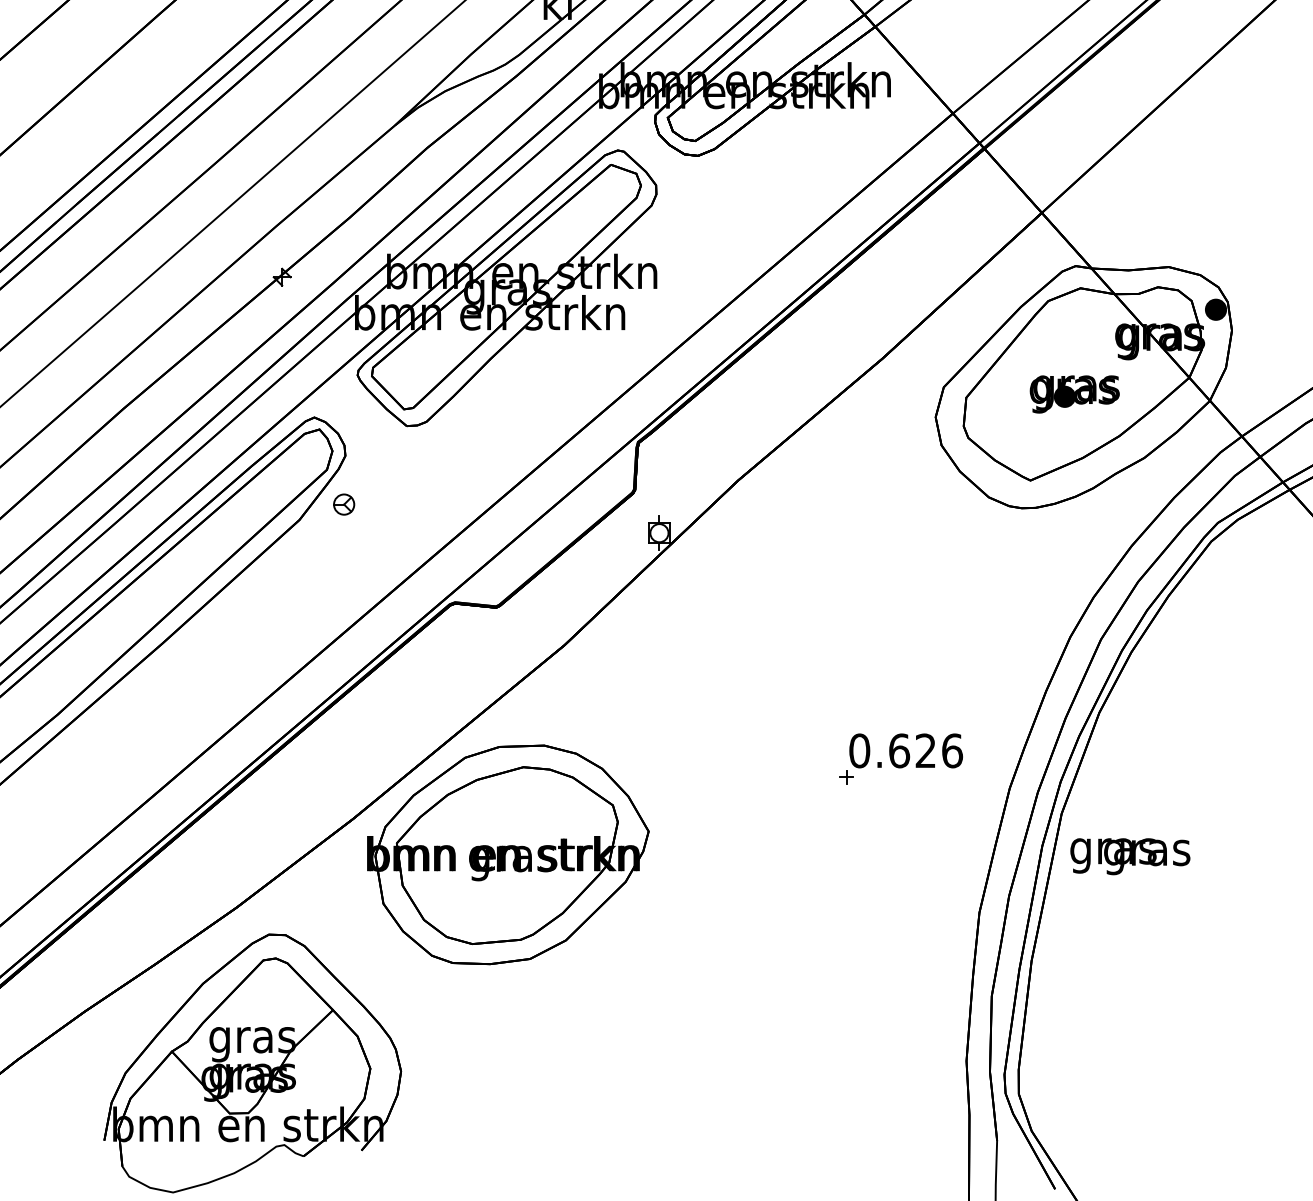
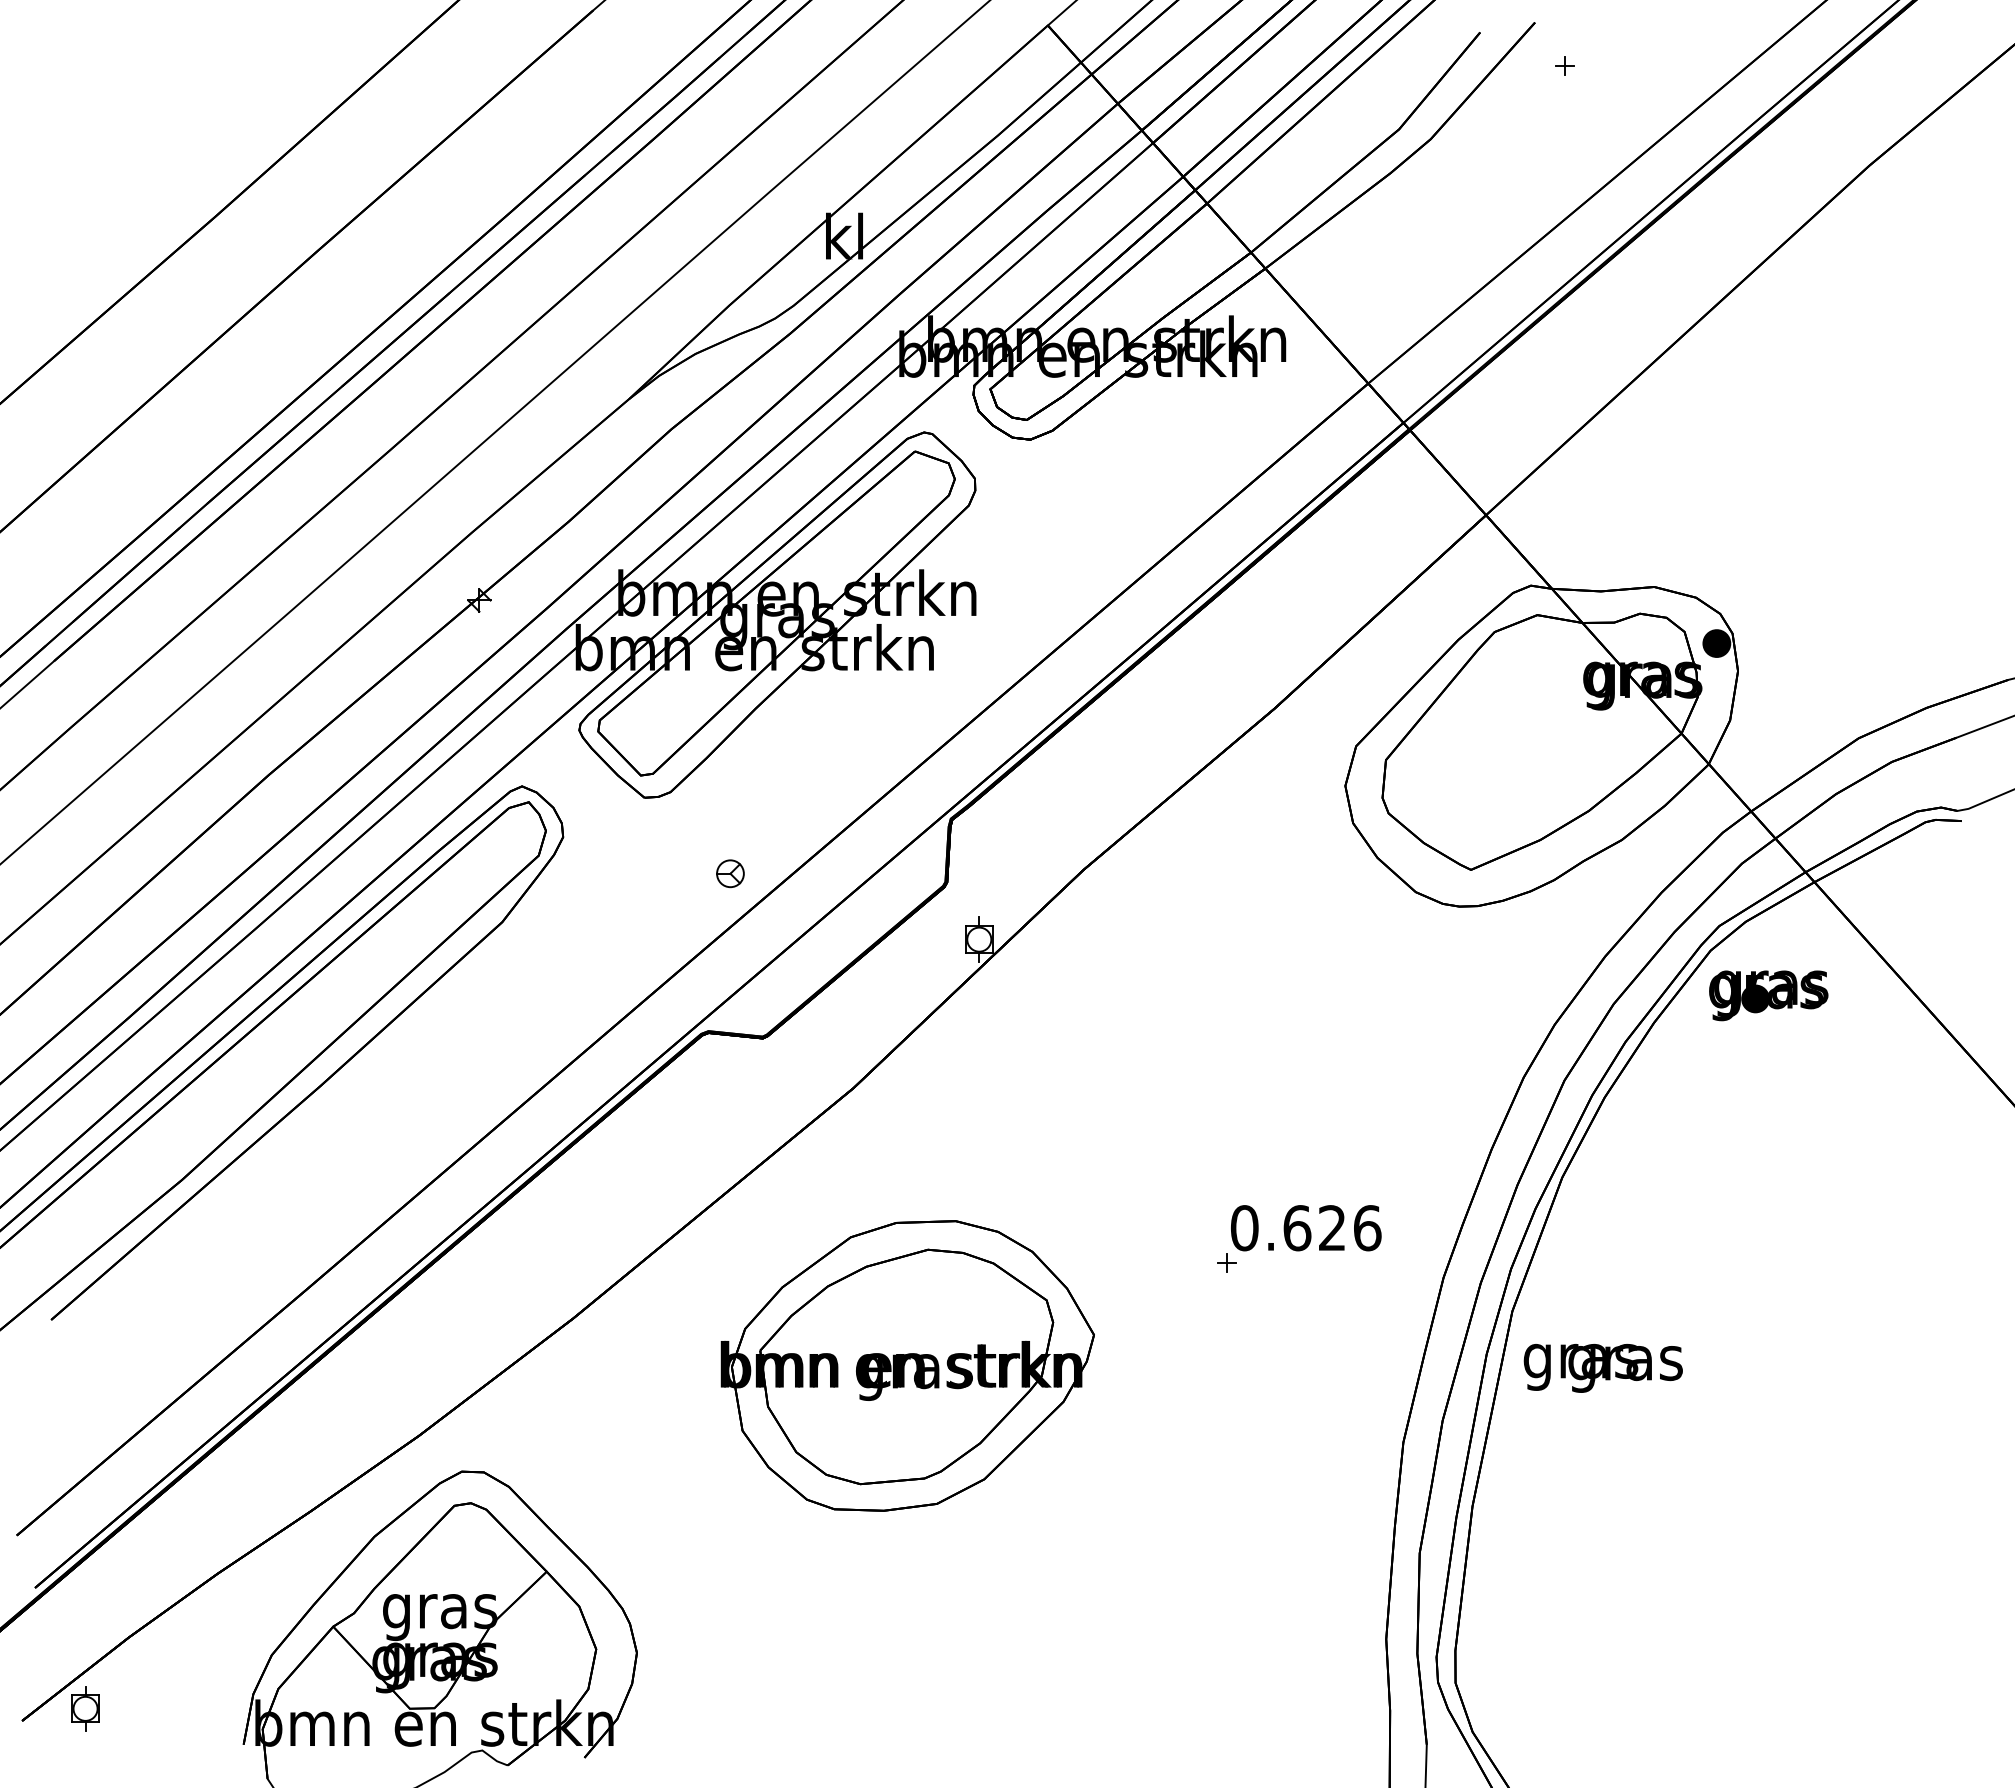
part: (1074, 394) -> (1768, 995), moved
part: (344, 504) -> (730, 873), moved
part: (507, 854) -> (907, 1365), moved

